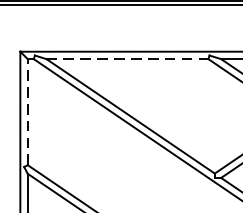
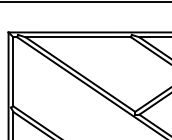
line: (127, 59) -> (78, 37), dashed -> solid
line: (27, 111) -> (13, 71), dashed -> solid

